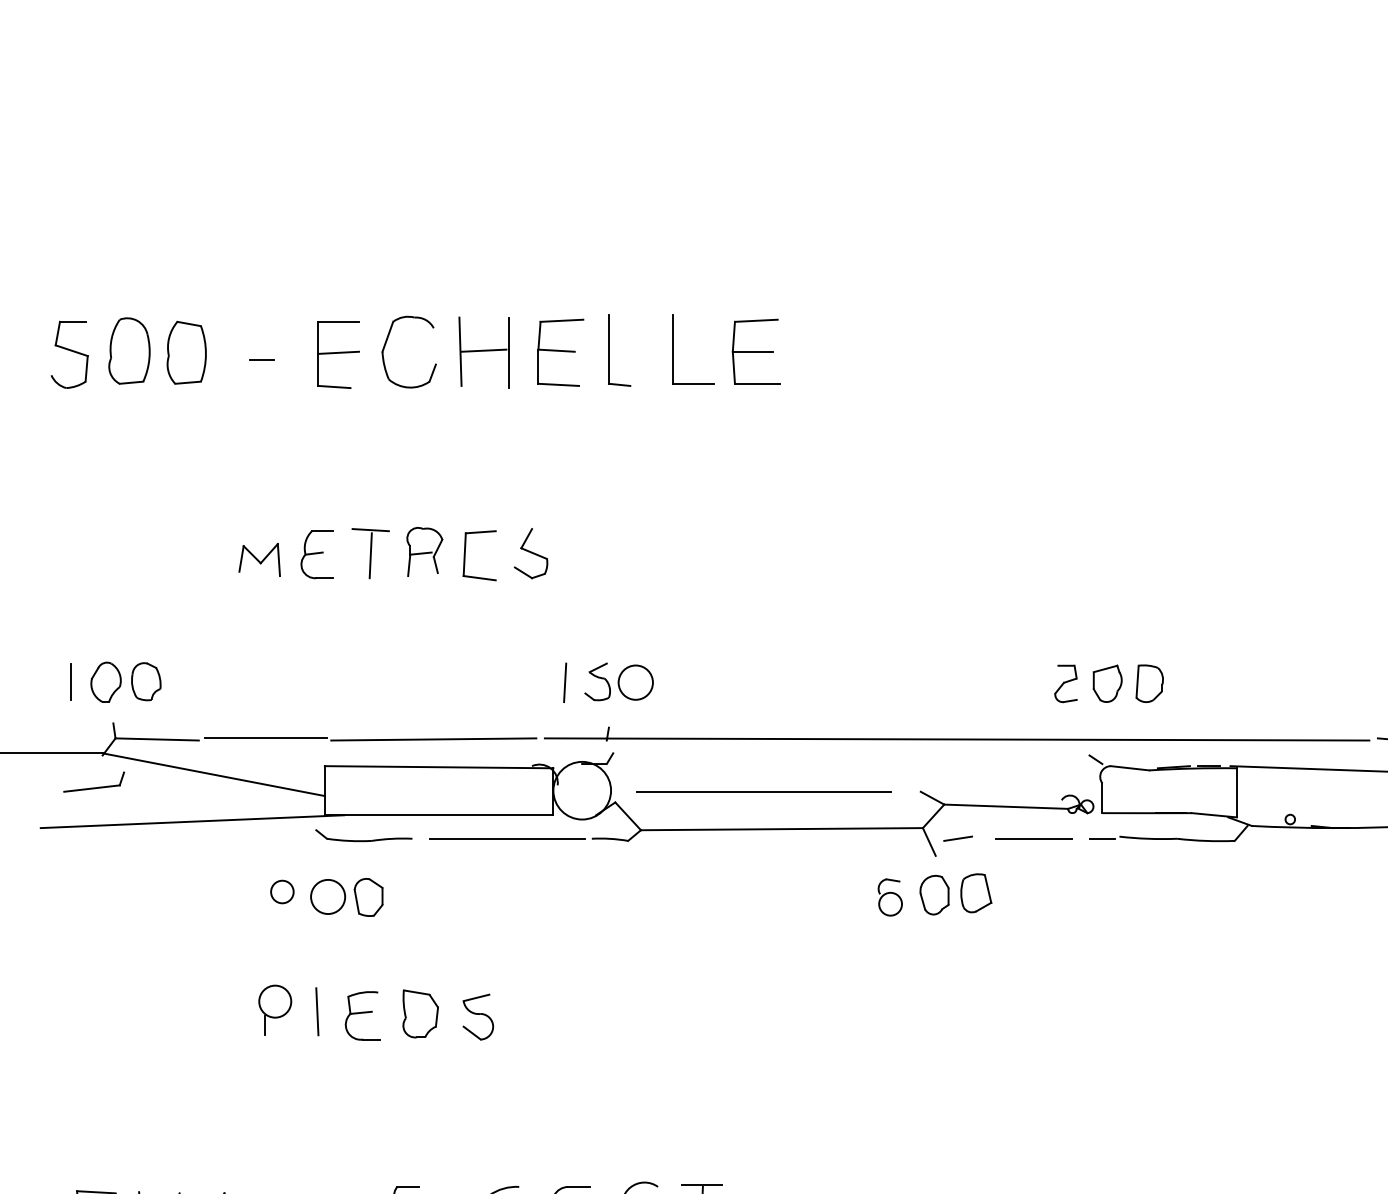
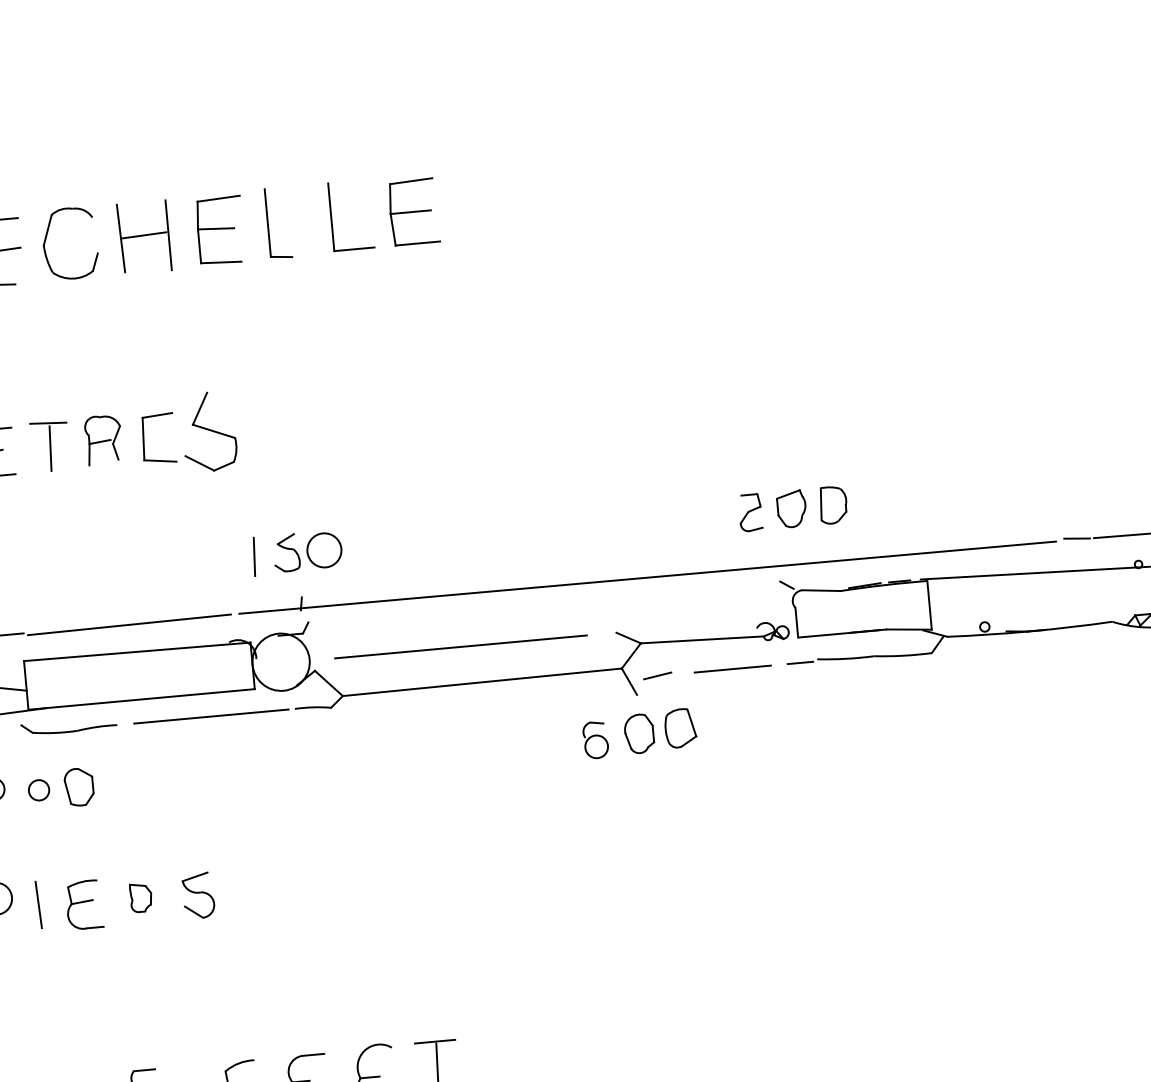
part: (530, 553) -> (208, 431), size x1.6
circle: (328, 896) -> (39, 789), size x0.6
part: (420, 1013) -> (141, 897), size x0.6

